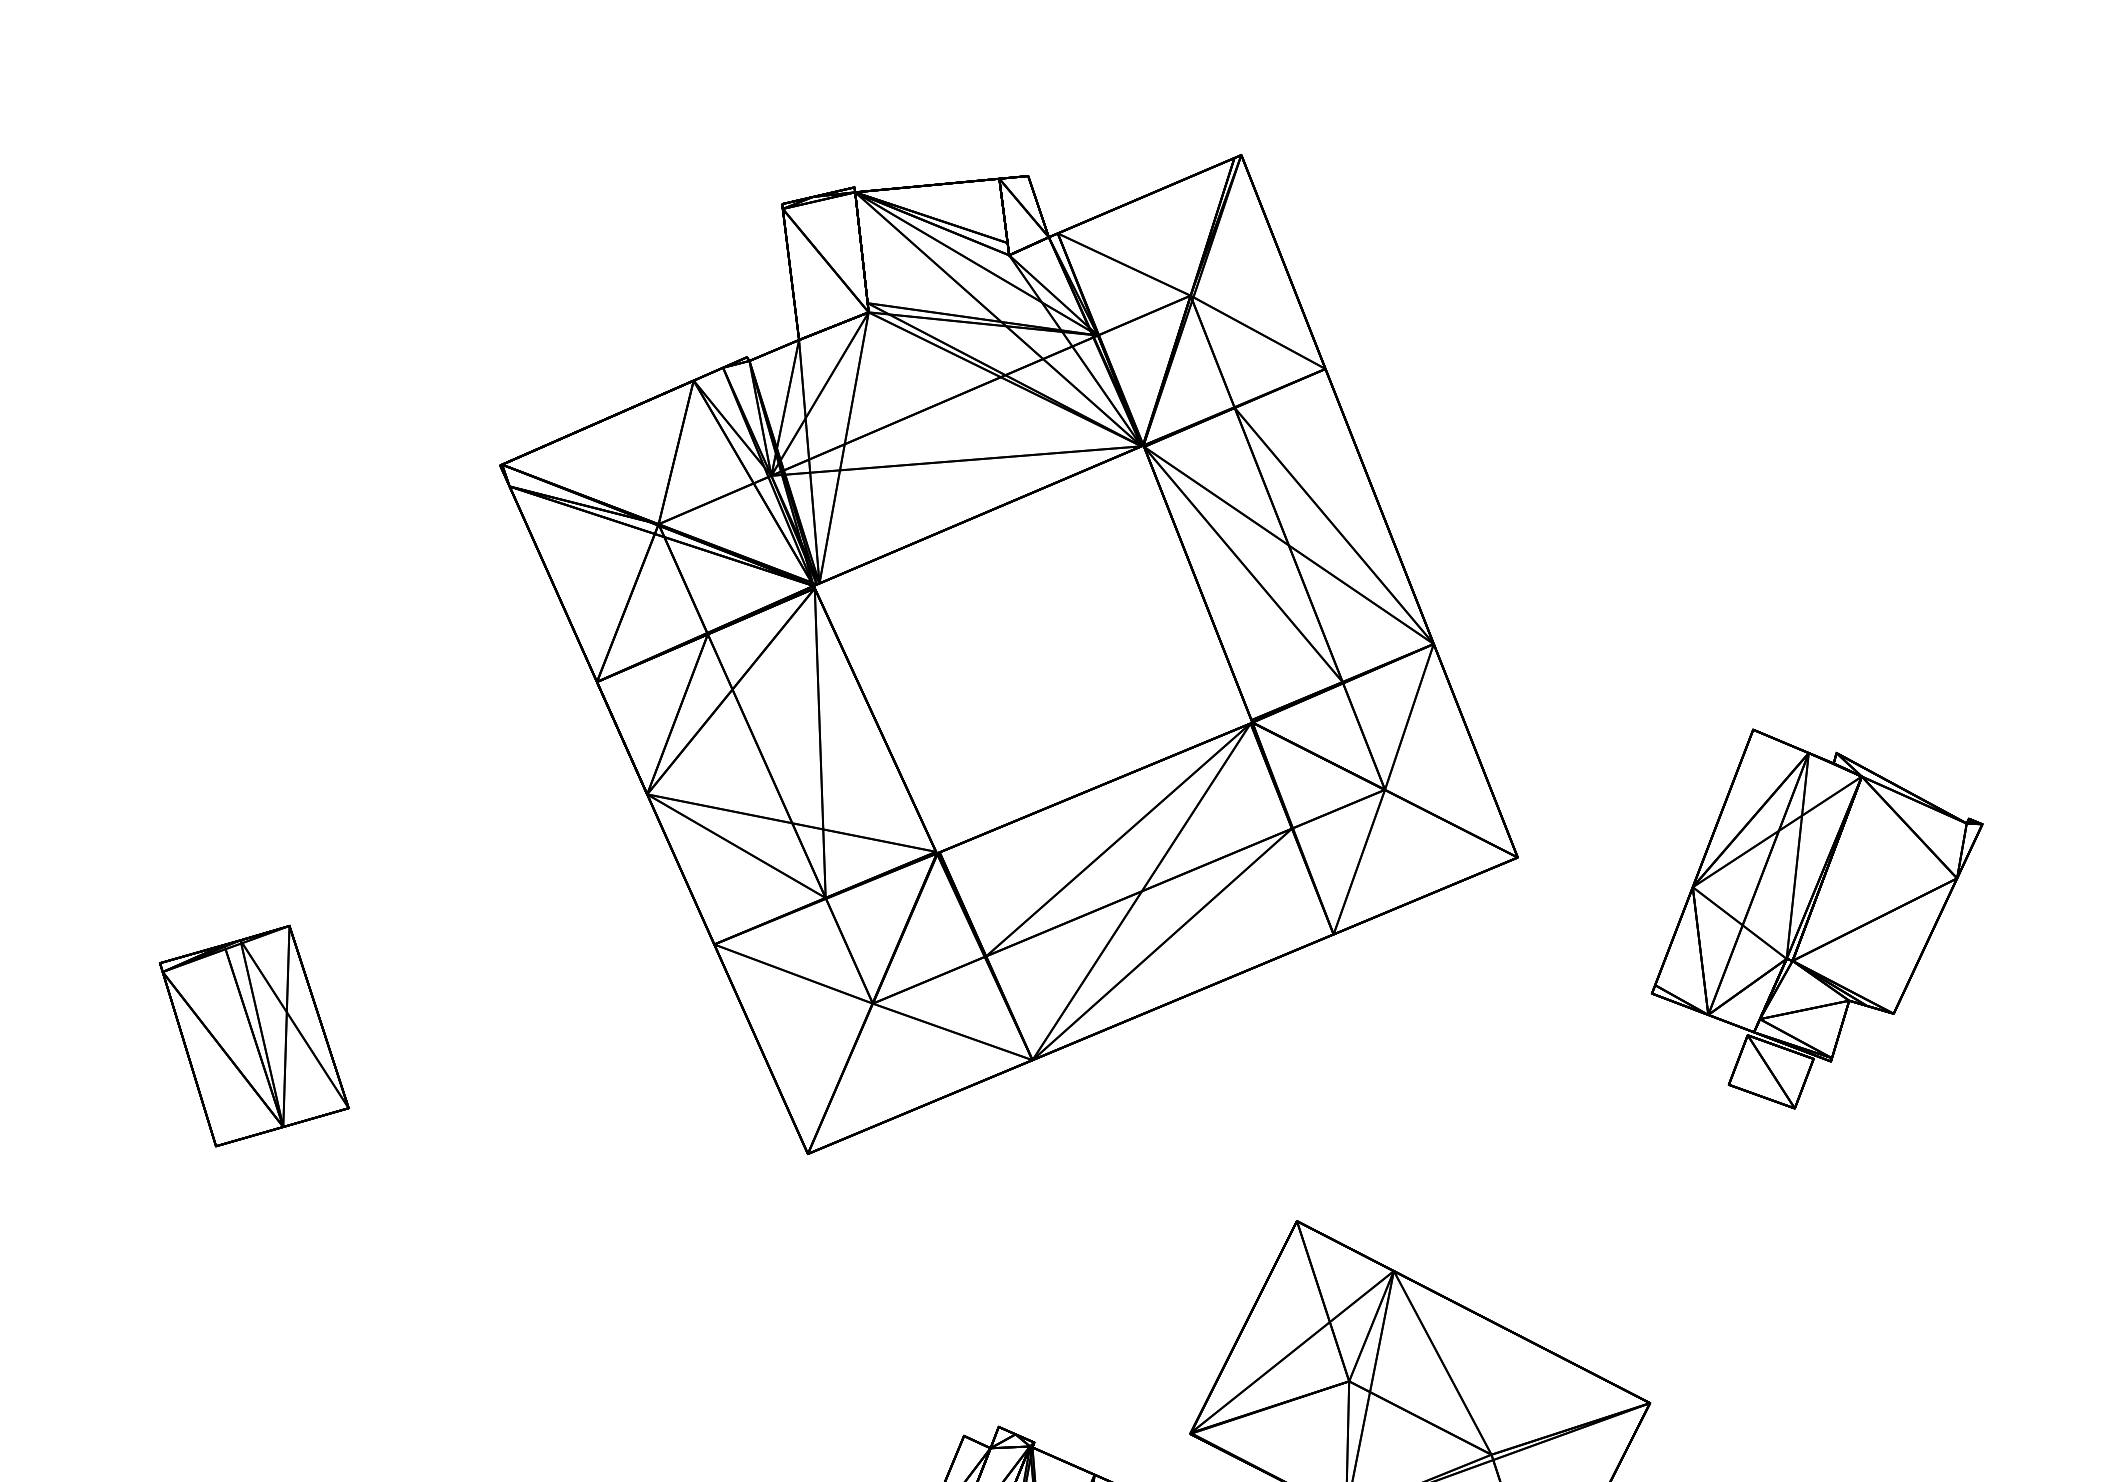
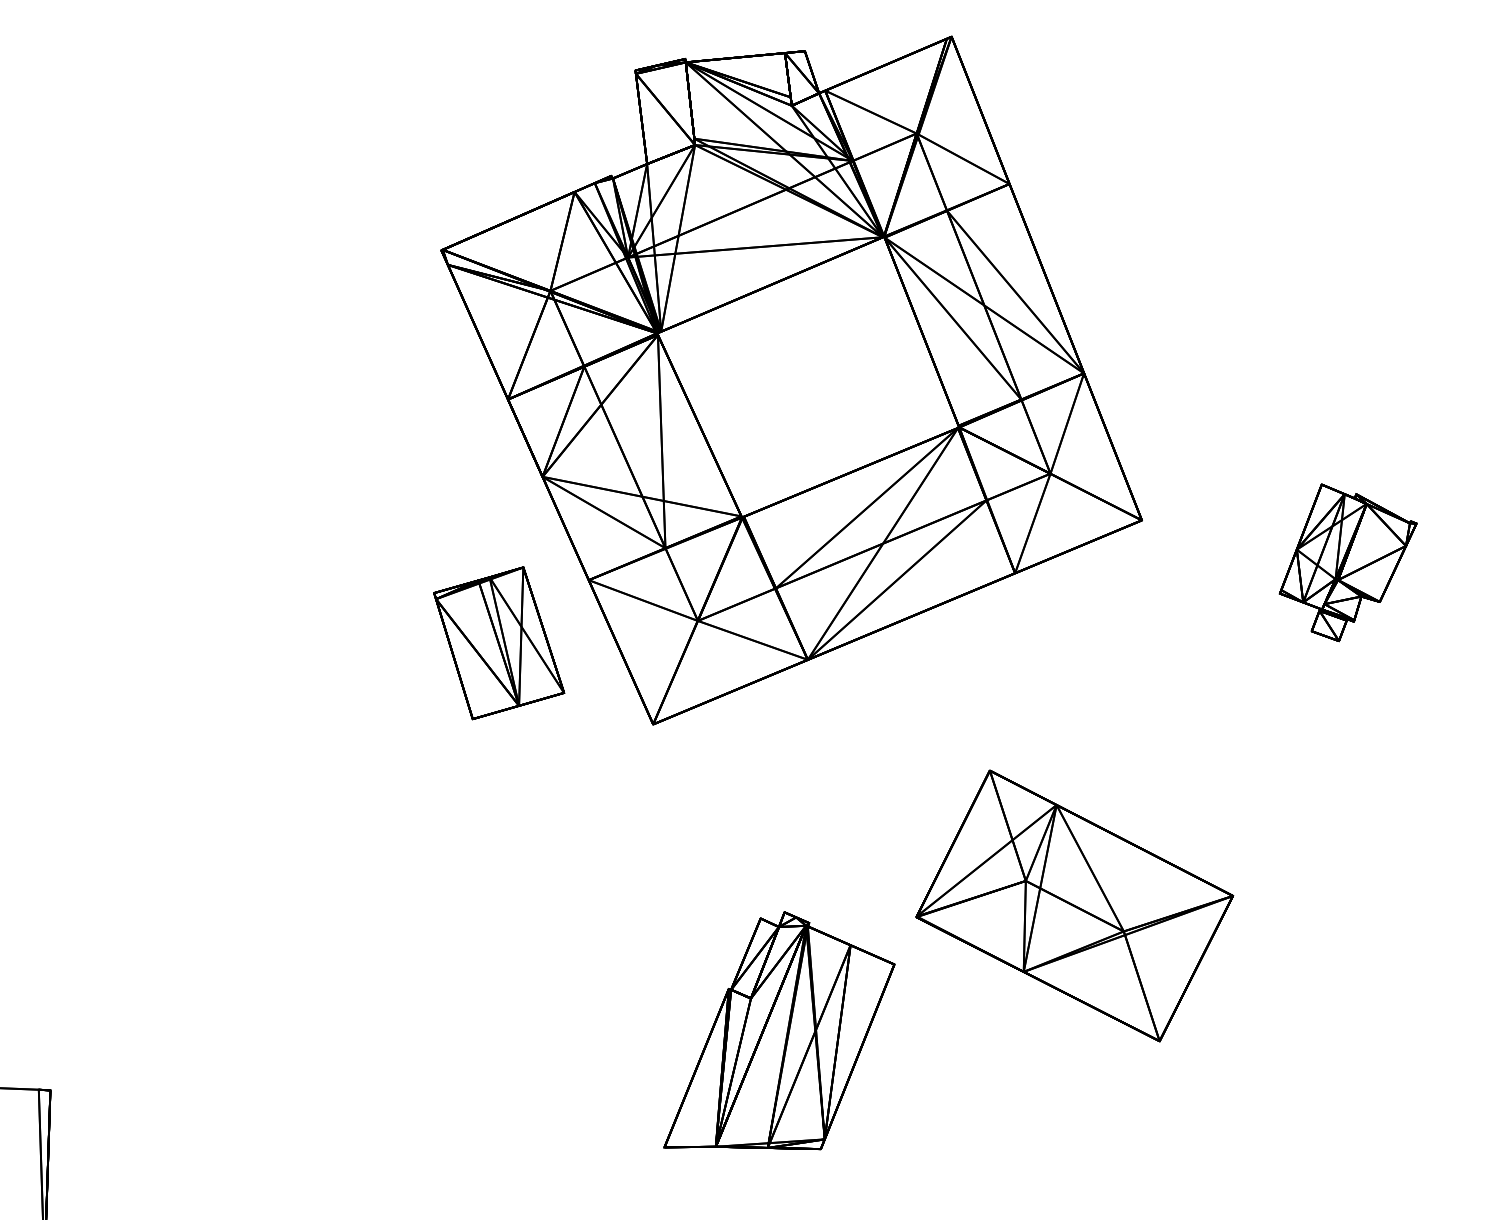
part: (1817, 918) -> (1348, 562), size x0.6
part: (254, 1036) -> (499, 643), moved

